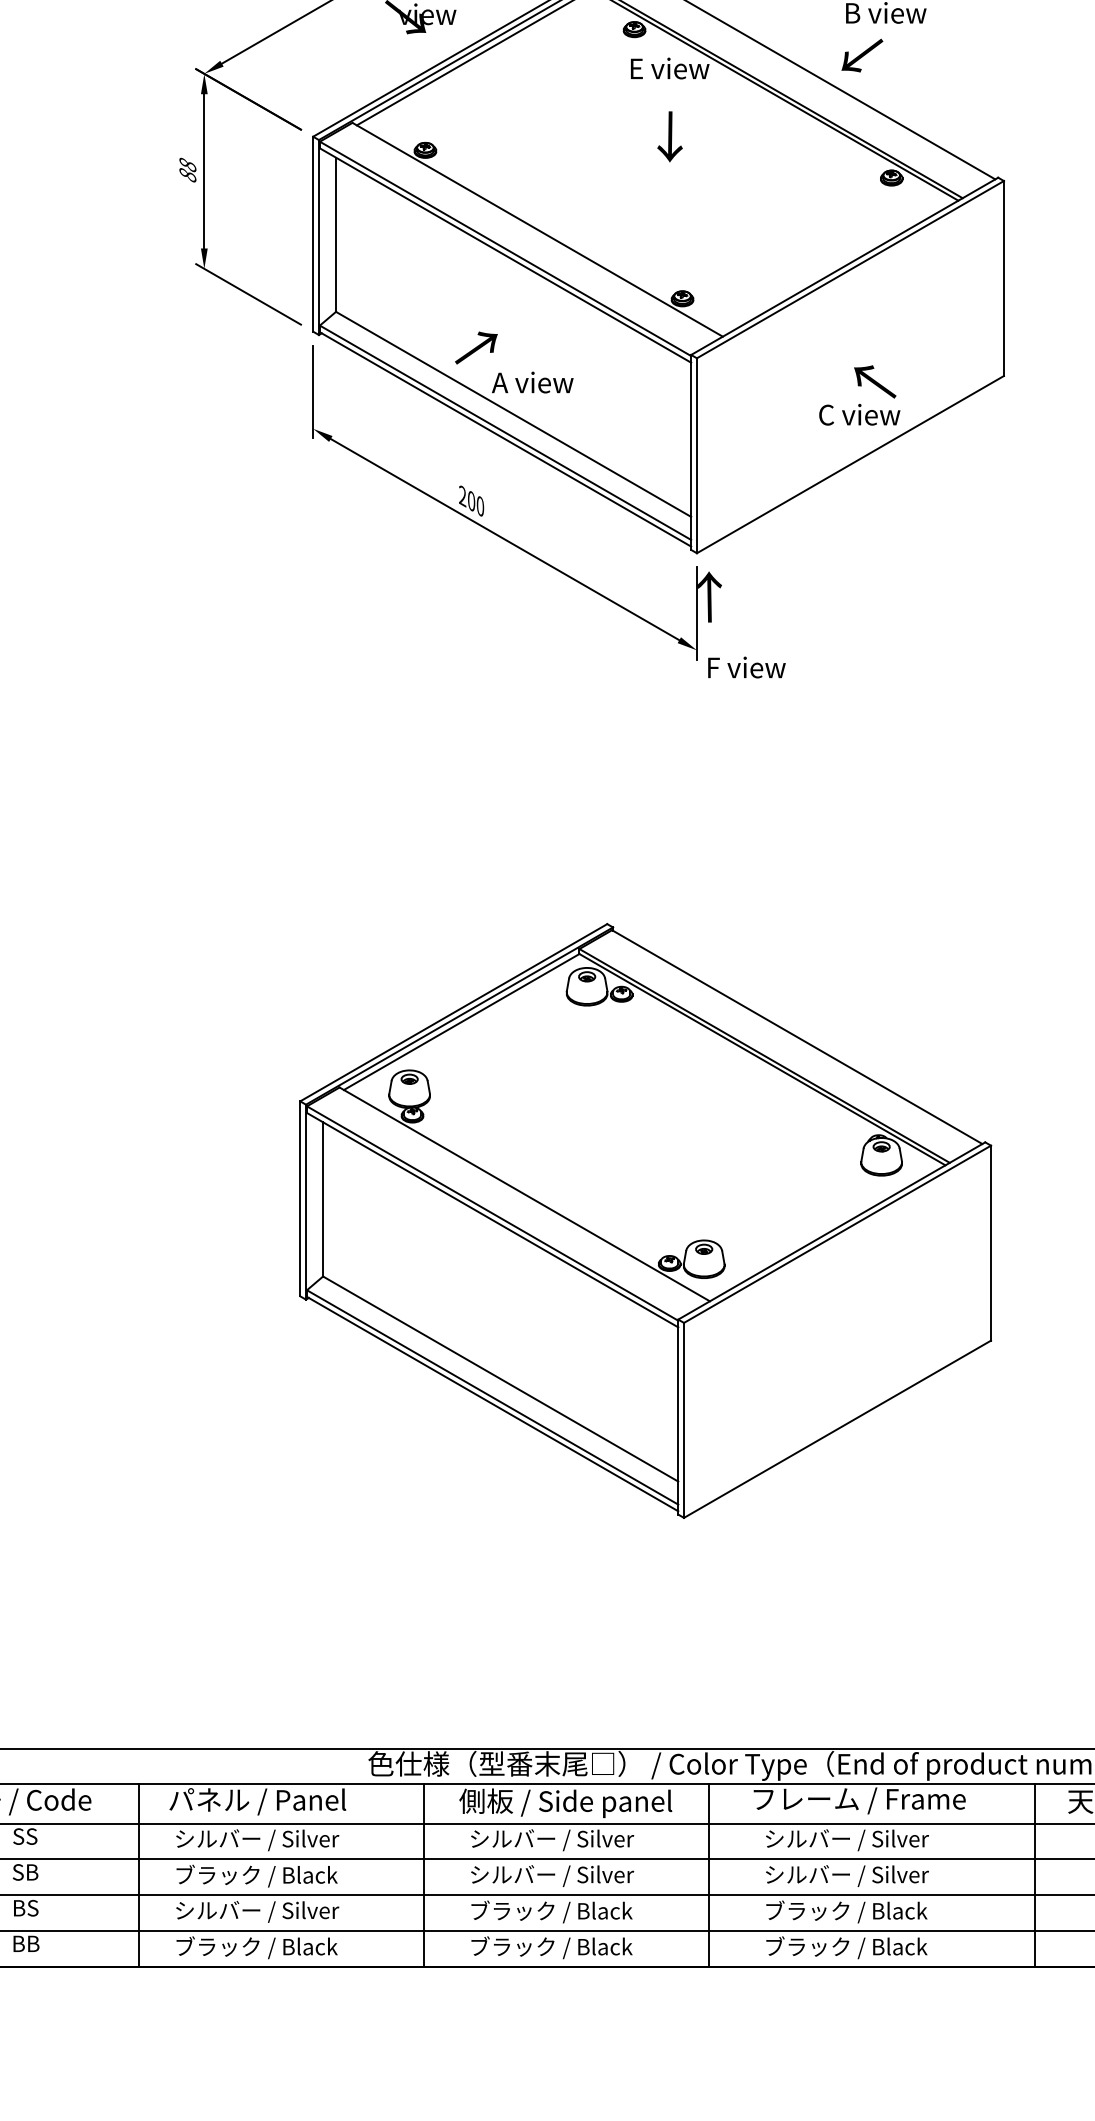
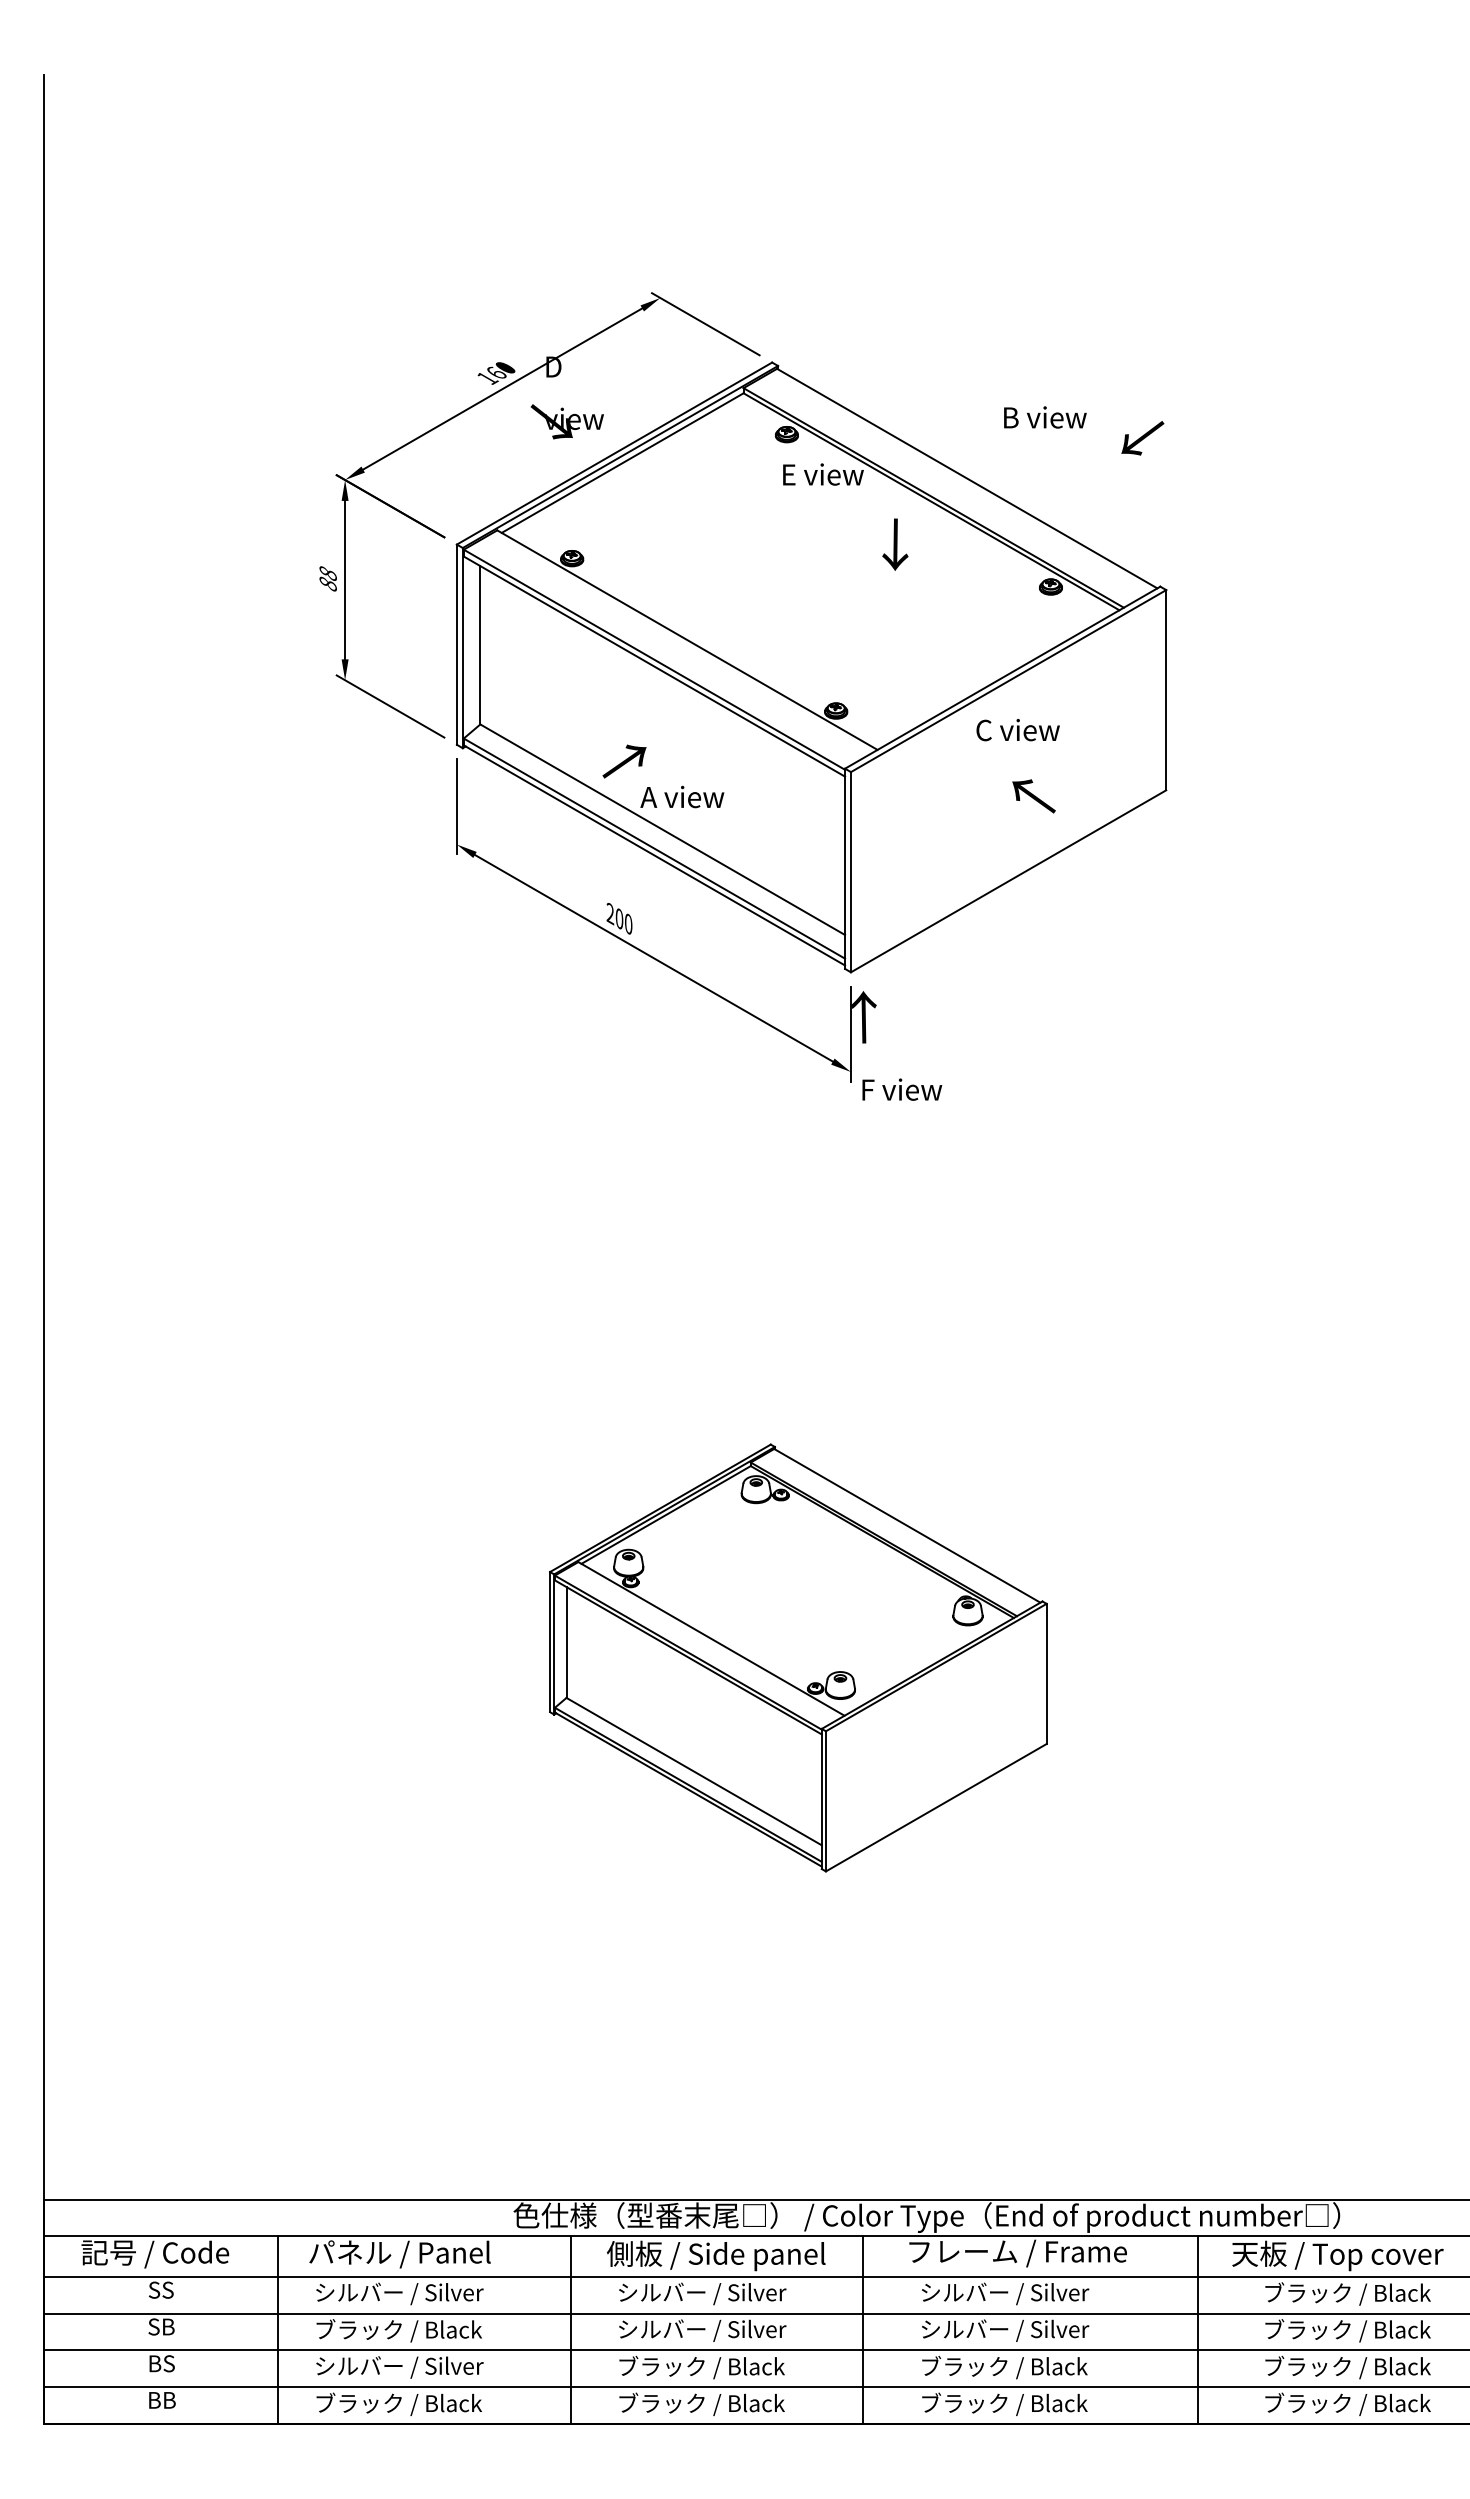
text: (862, 55) -> (1142, 438), moved
text: (670, 136) -> (895, 544), moved
text: (859, 415) -> (1017, 730), moved
part: (645, 1220) -> (798, 1657), size x0.7

